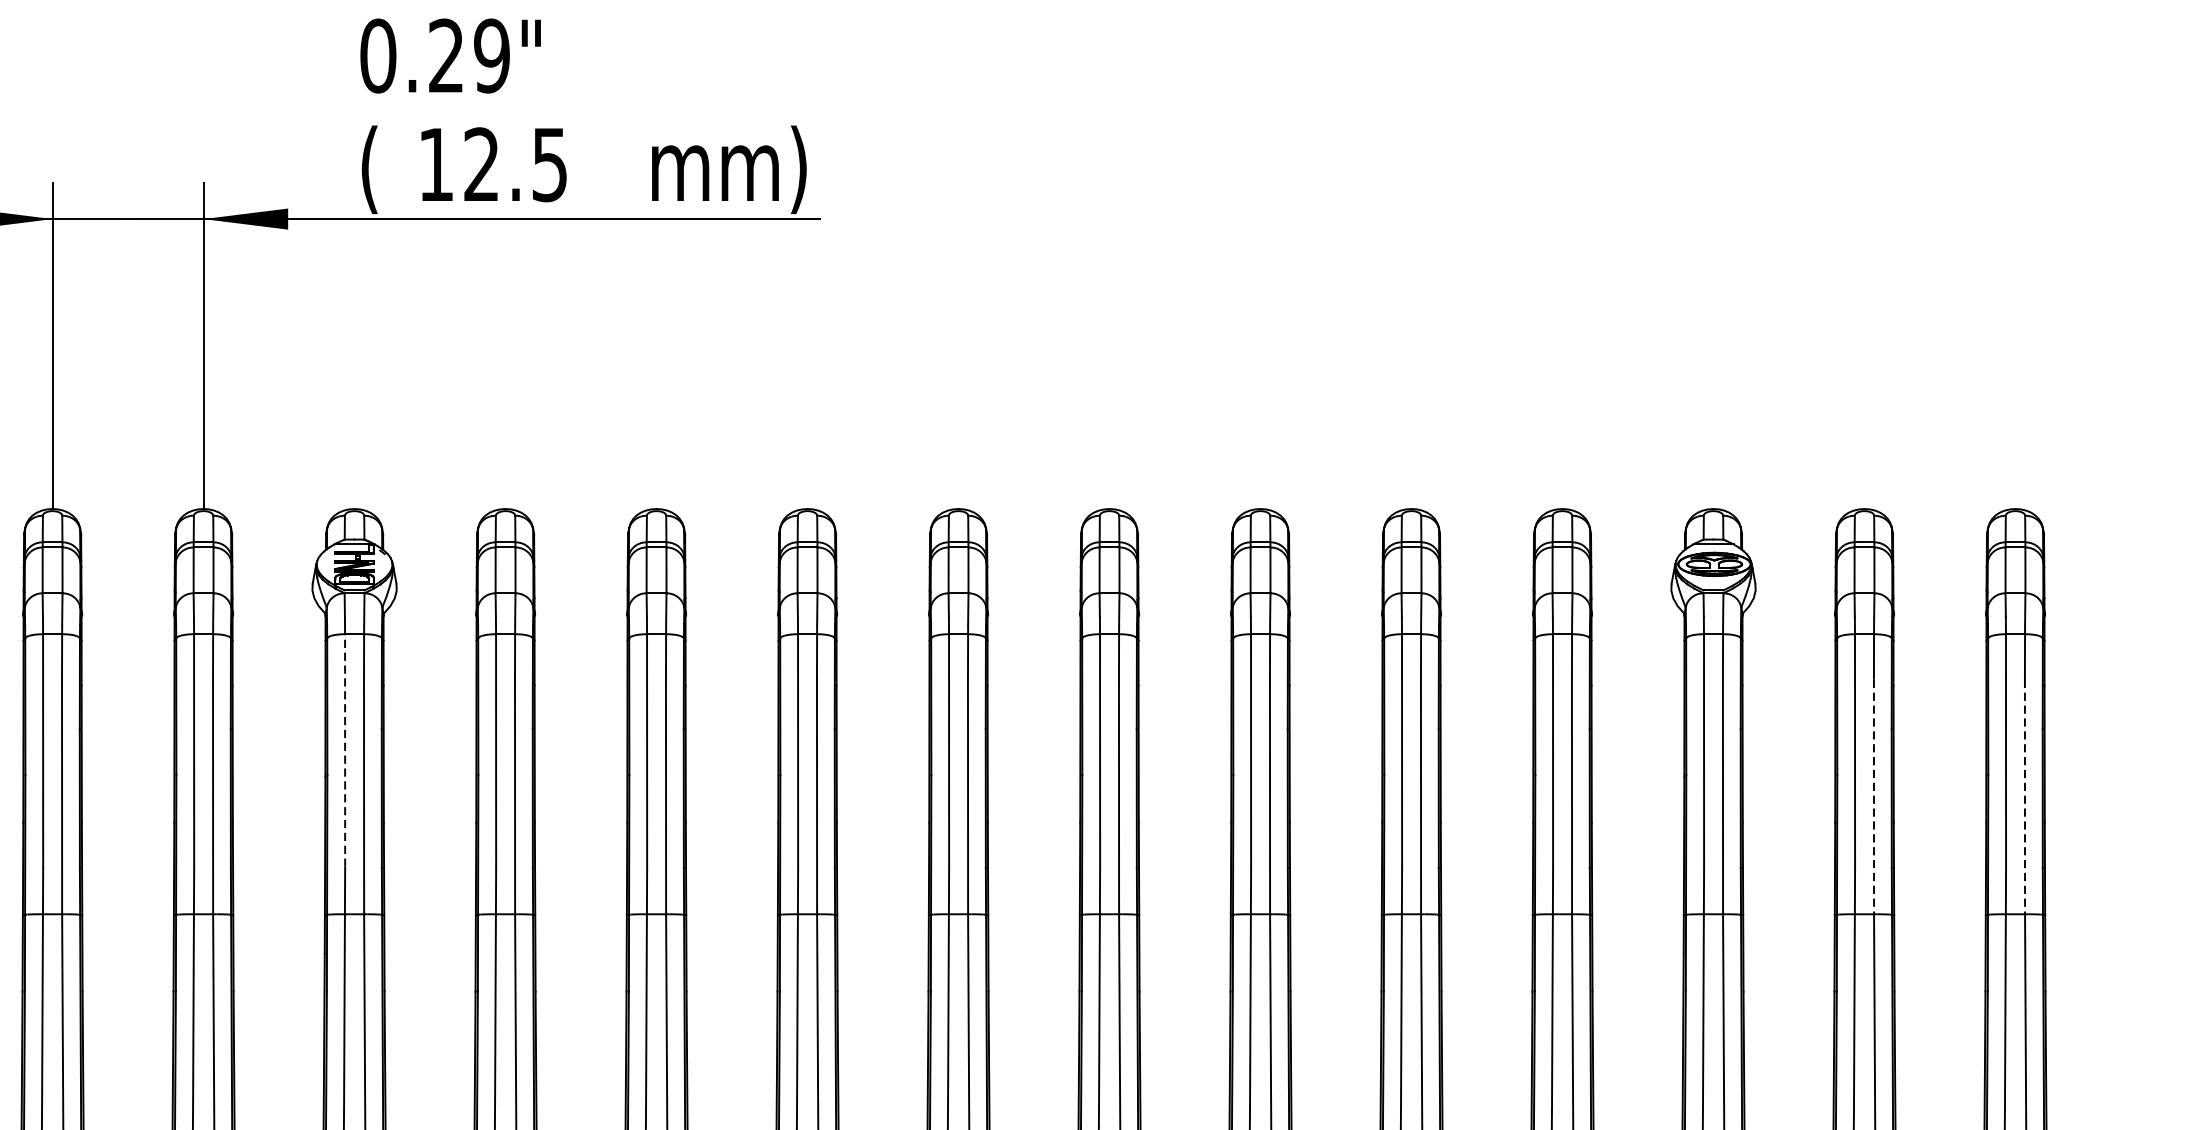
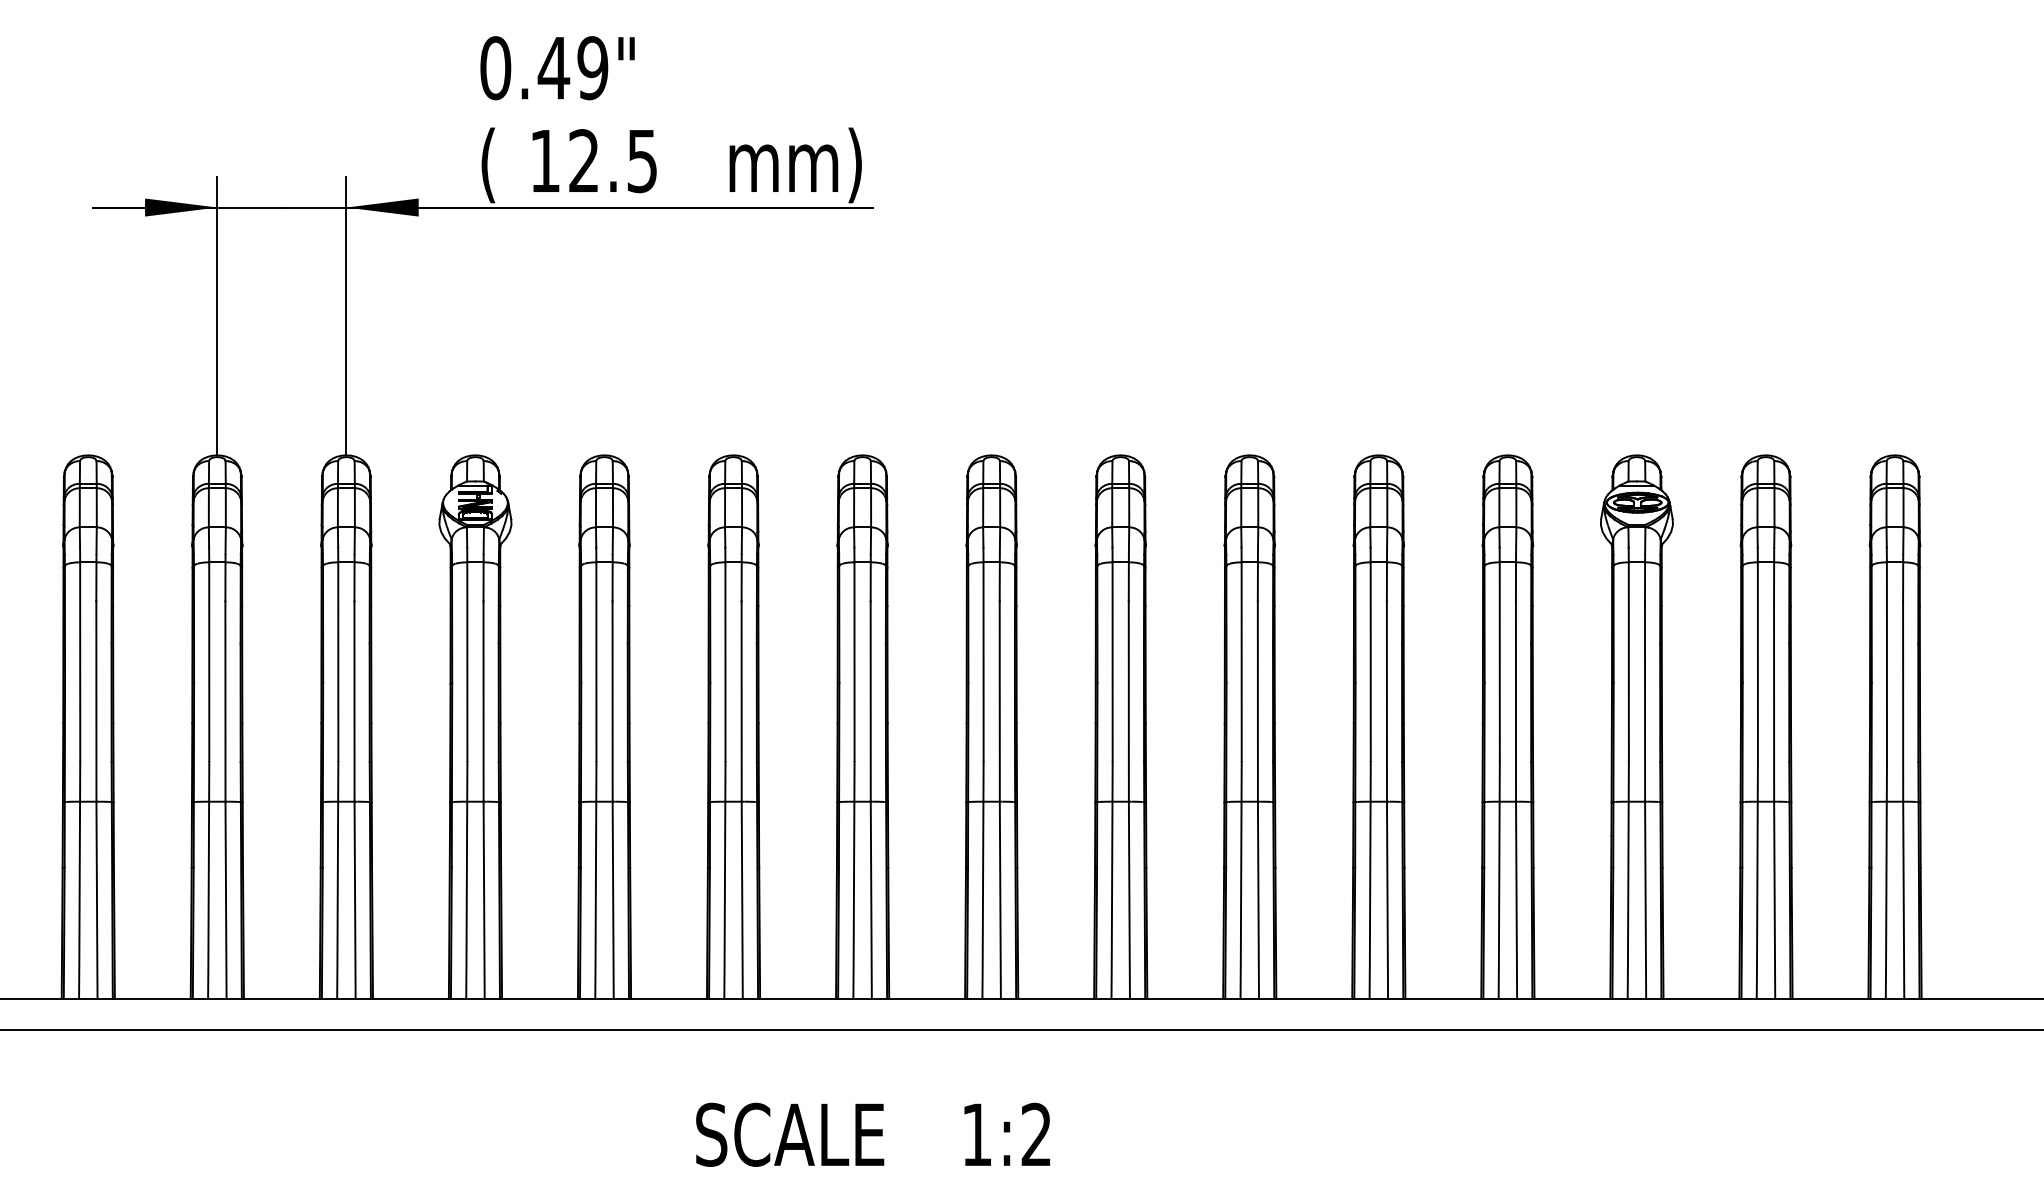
text: (445, 55) -> (553, 67), 0.29" -> 0.49"
line: (345, 750) -> (467, 661), dashed -> solid
line: (1874, 798) -> (1774, 702), dashed -> solid
line: (2025, 798) -> (1903, 702), dashed -> solid

